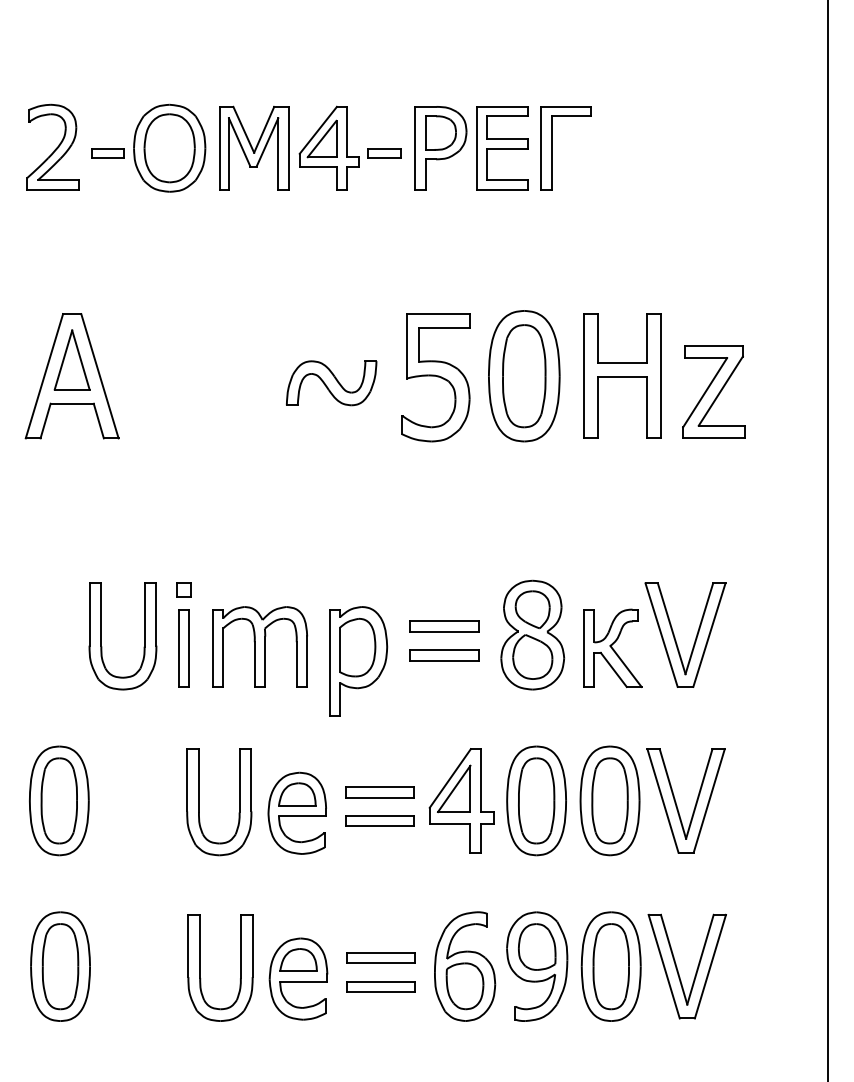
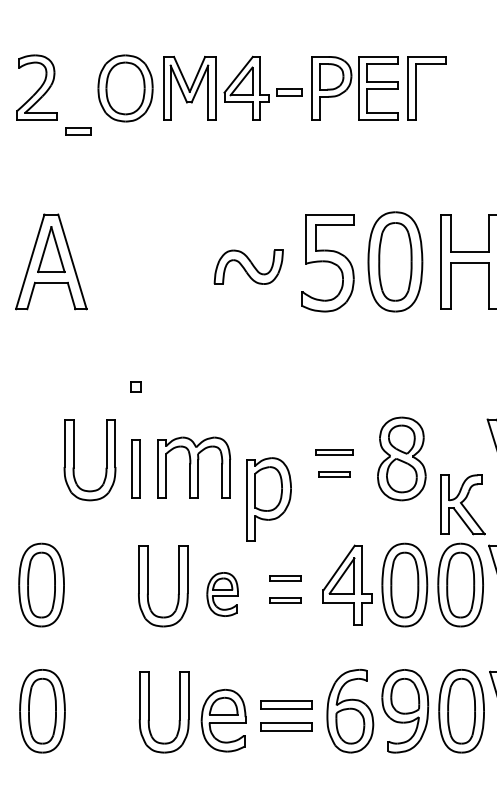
part: (107, 153) -> (78, 131), moved
part: (183, 589) -> (136, 386), moved
part: (444, 626) -> (334, 452), size x0.7
part: (612, 647) -> (462, 504), moved
part: (444, 655) -> (334, 474), size x0.6
part: (358, 661) -> (269, 499), moved
part: (379, 792) -> (285, 578), size x0.6
part: (296, 812) -> (222, 593), size x0.7
part: (379, 820) -> (285, 600), size x0.6

